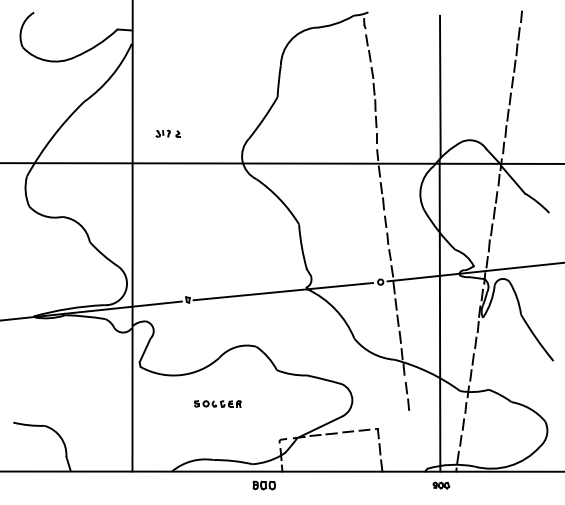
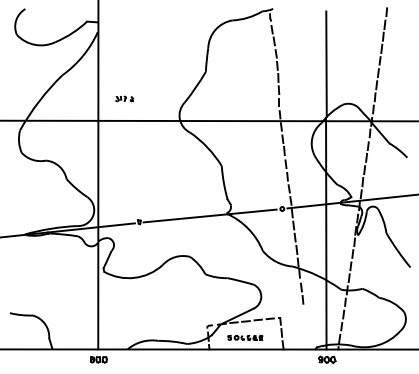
part: (217, 403) -> (245, 337), moved
part: (263, 485) -> (98, 359), moved
part: (441, 485) -> (327, 359), size x1.43

